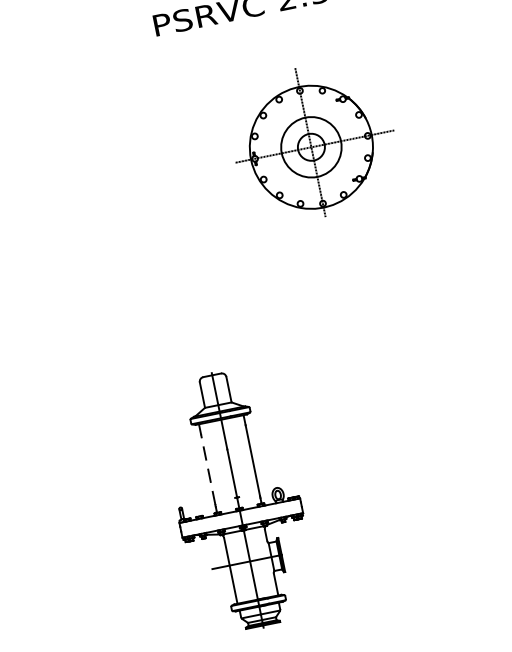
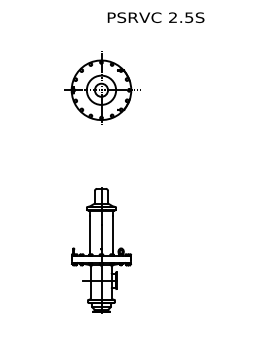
part: (312, 141) -> (102, 87), moved
line: (207, 468) -> (90, 232), dashed -> solid

